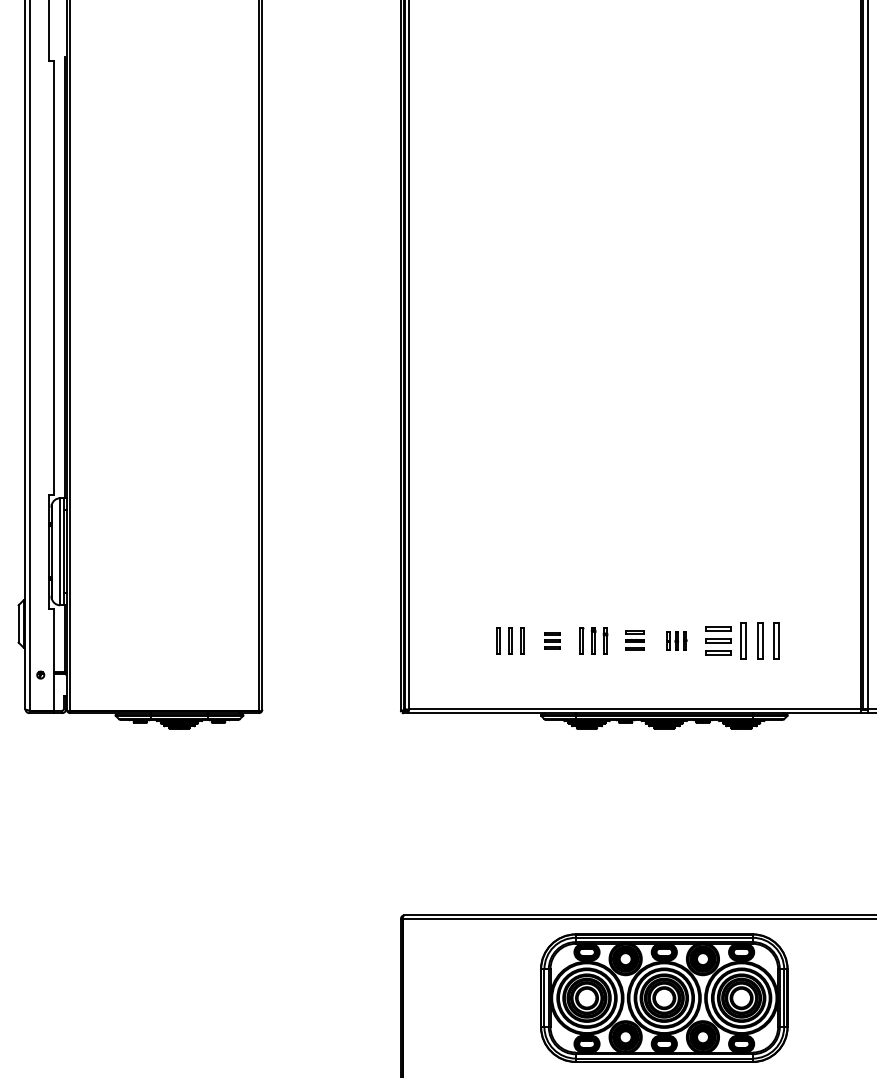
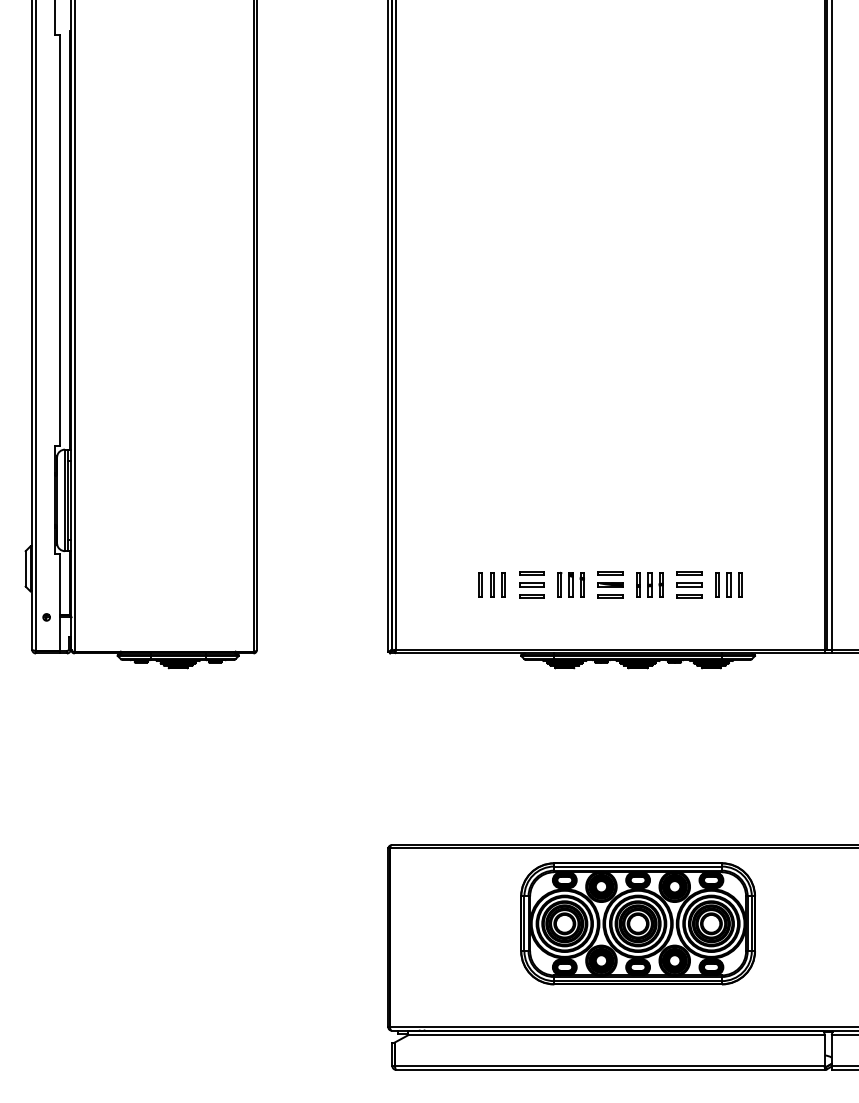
part: (551, 640) -> (531, 584), size x1.67
part: (635, 640) -> (610, 584), size x1.43
part: (676, 640) -> (649, 584), size x1.43
part: (759, 640) -> (728, 584), size x0.71

